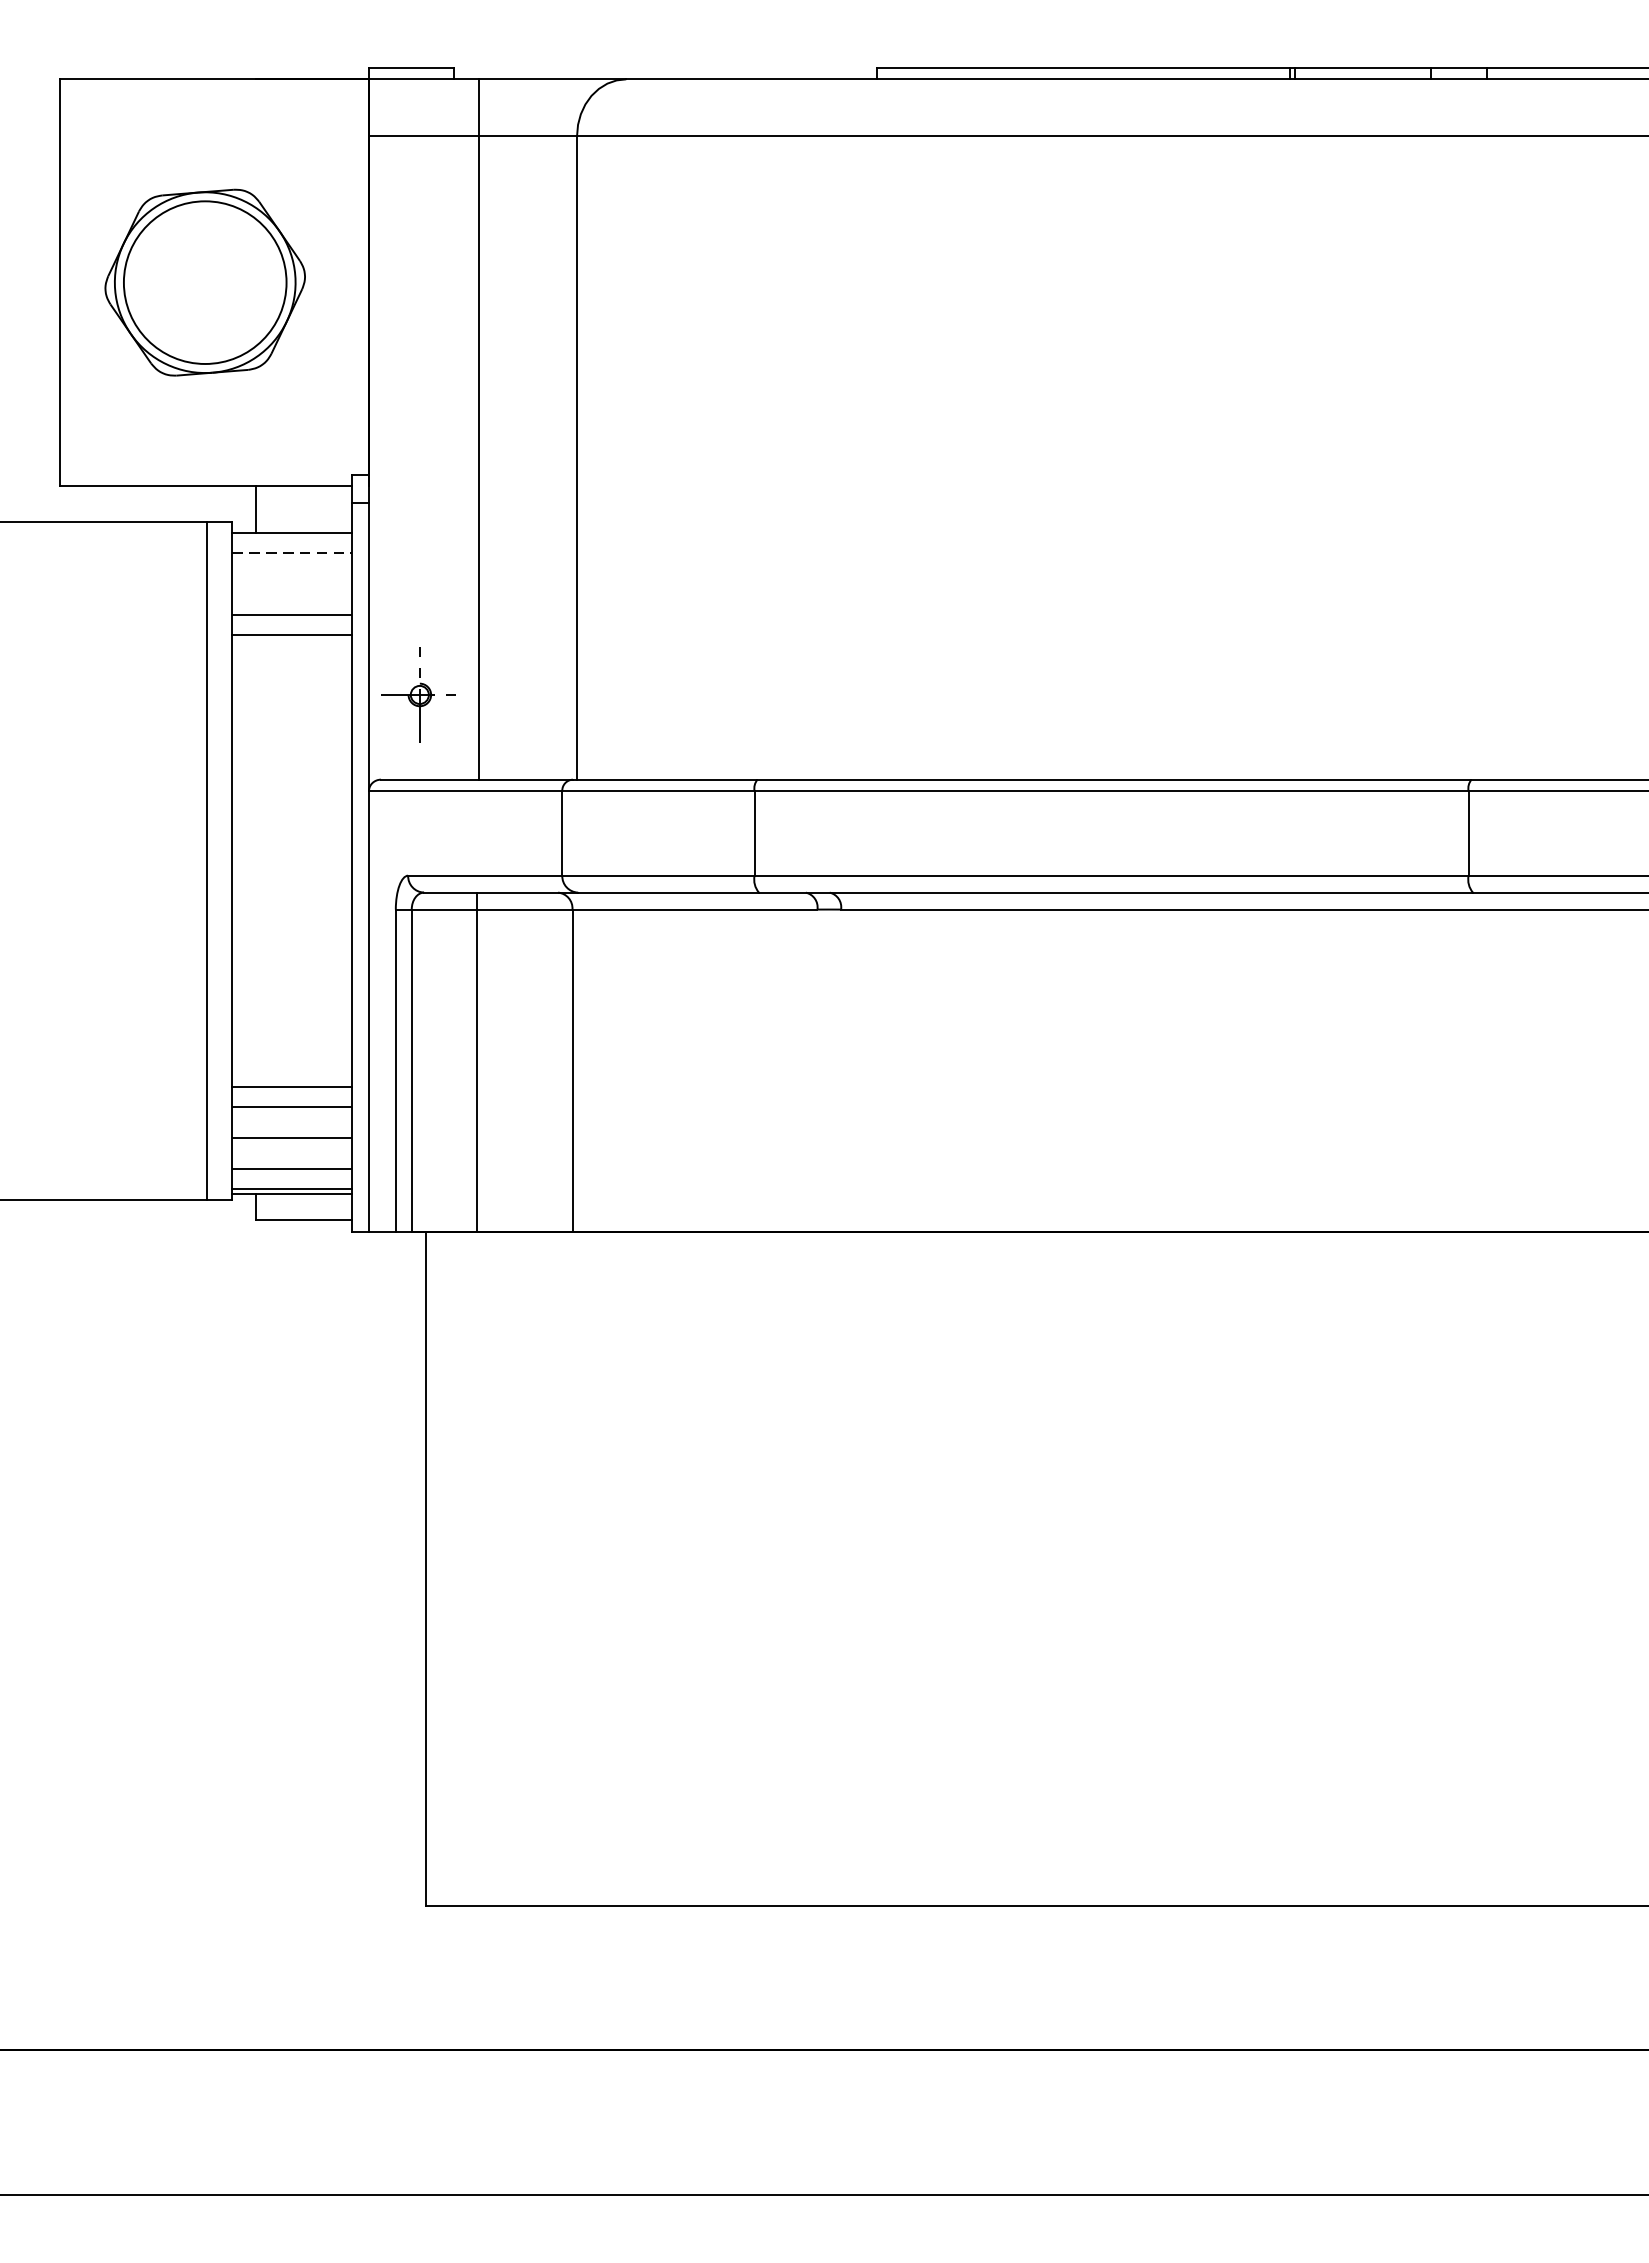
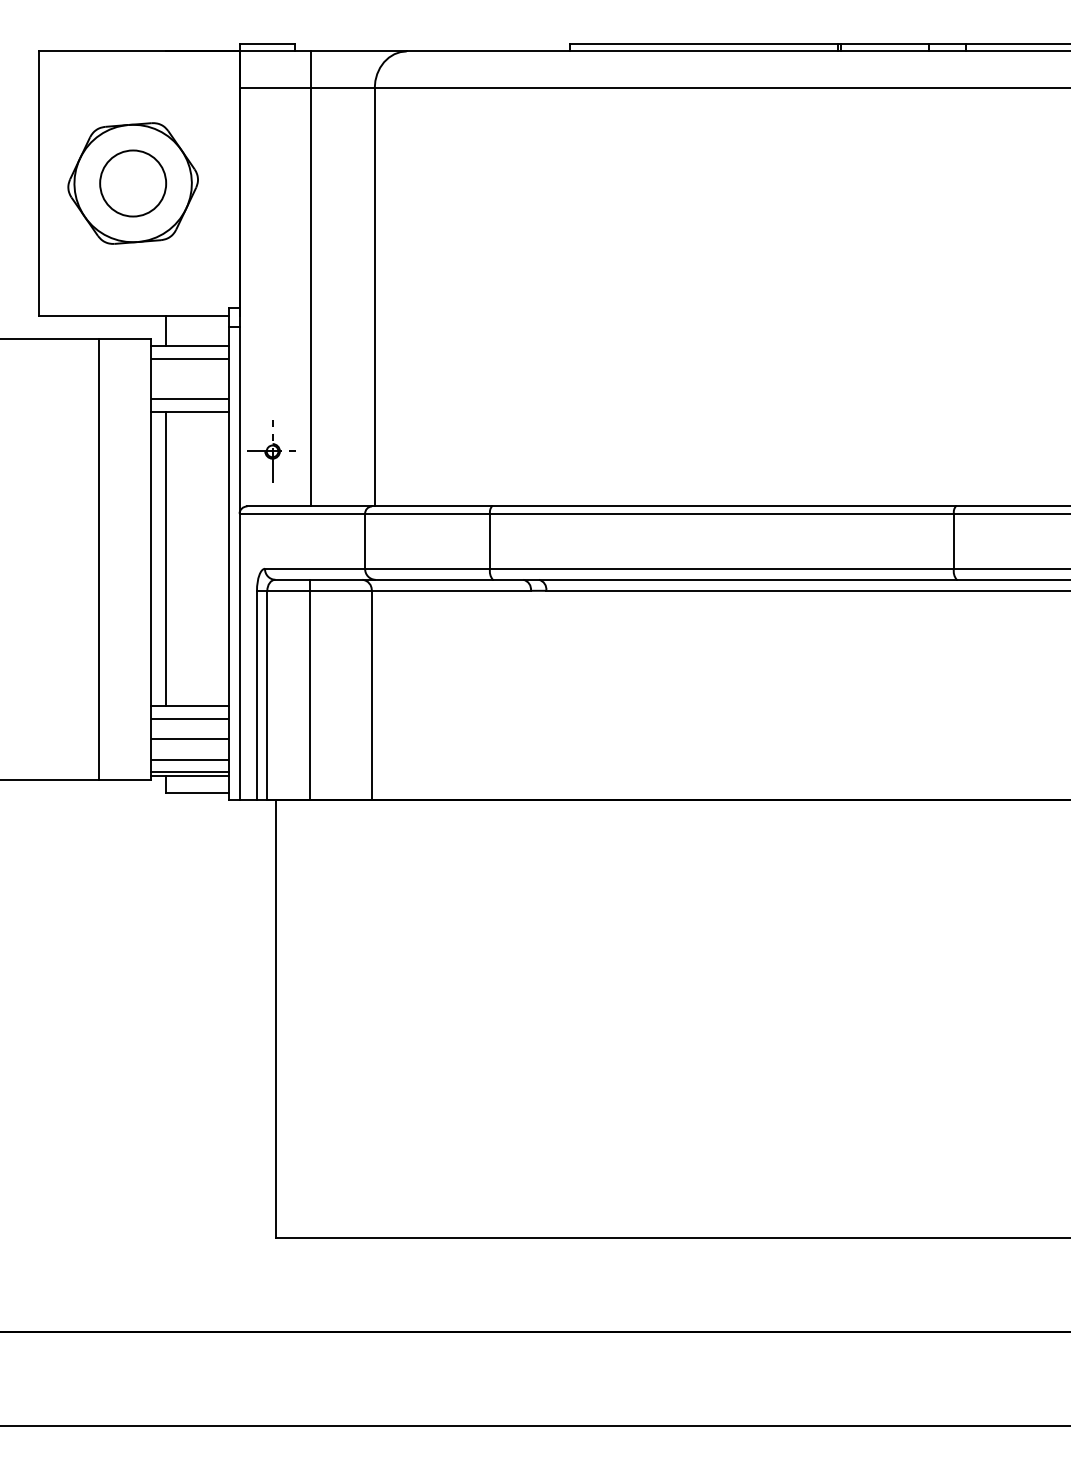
circle: (205, 282) -> (133, 183), size x0.62
line: (293, 553) -> (190, 359), dashed -> solid
line: (207, 861) -> (99, 559), moved
line: (256, 861) -> (166, 559), added

